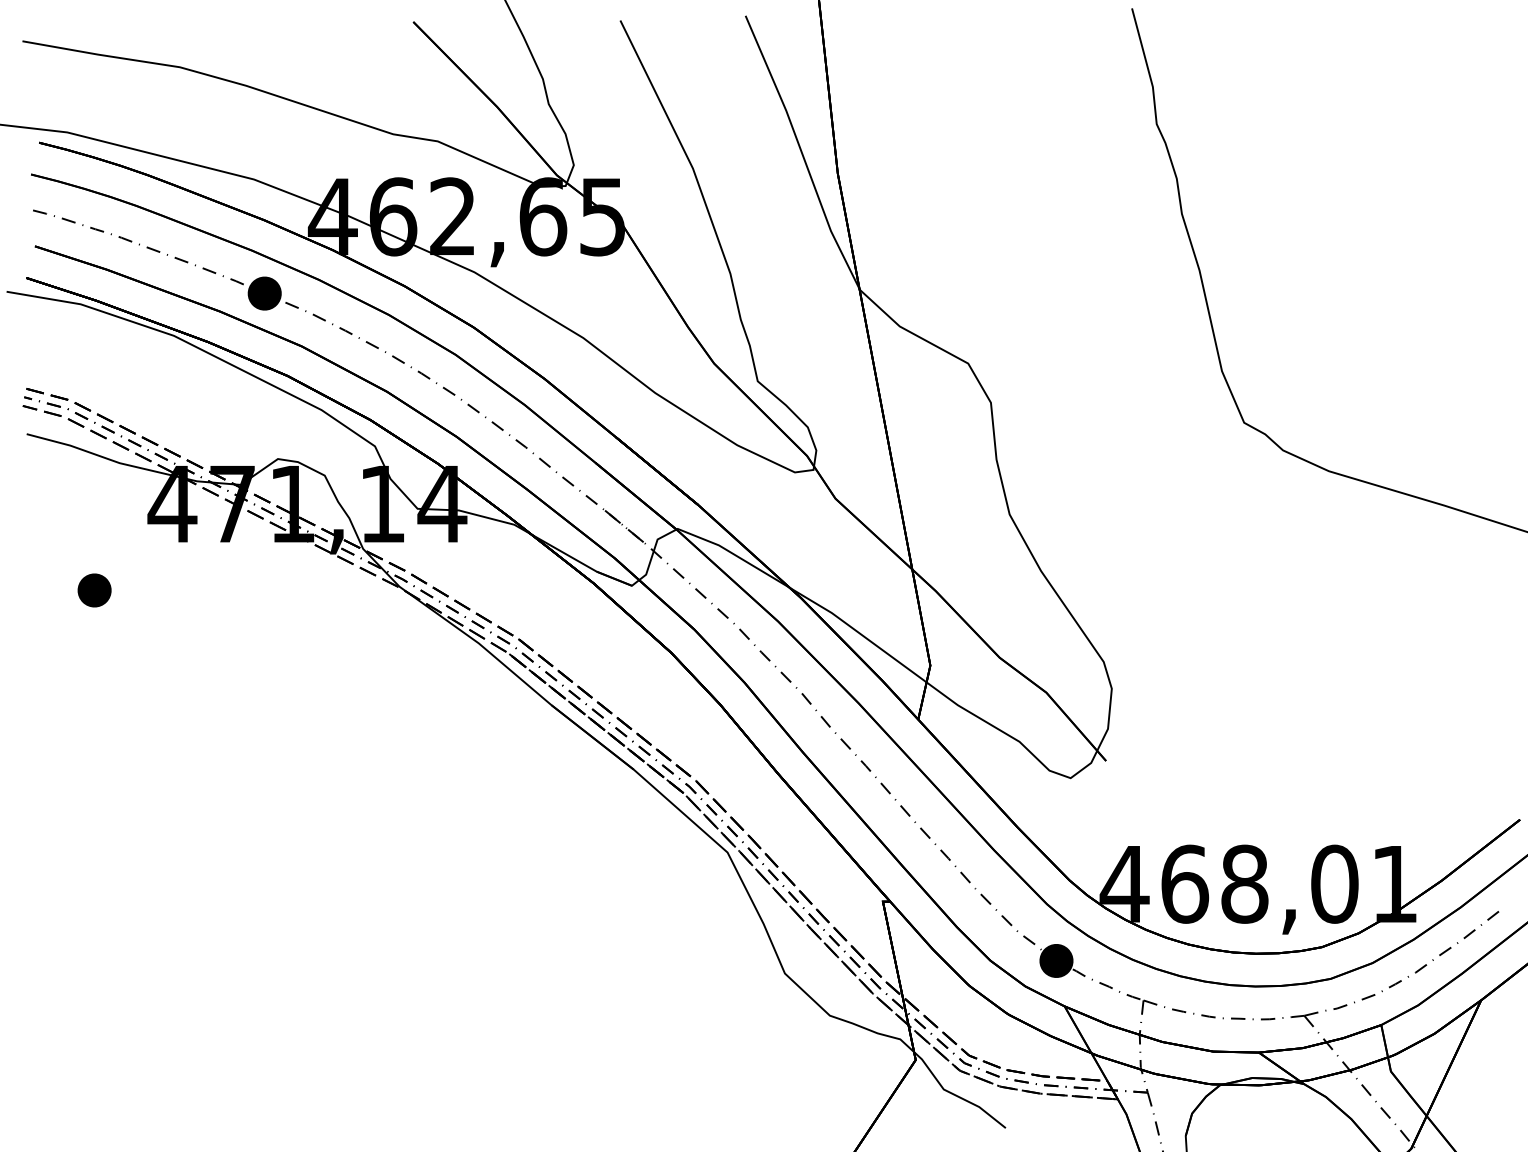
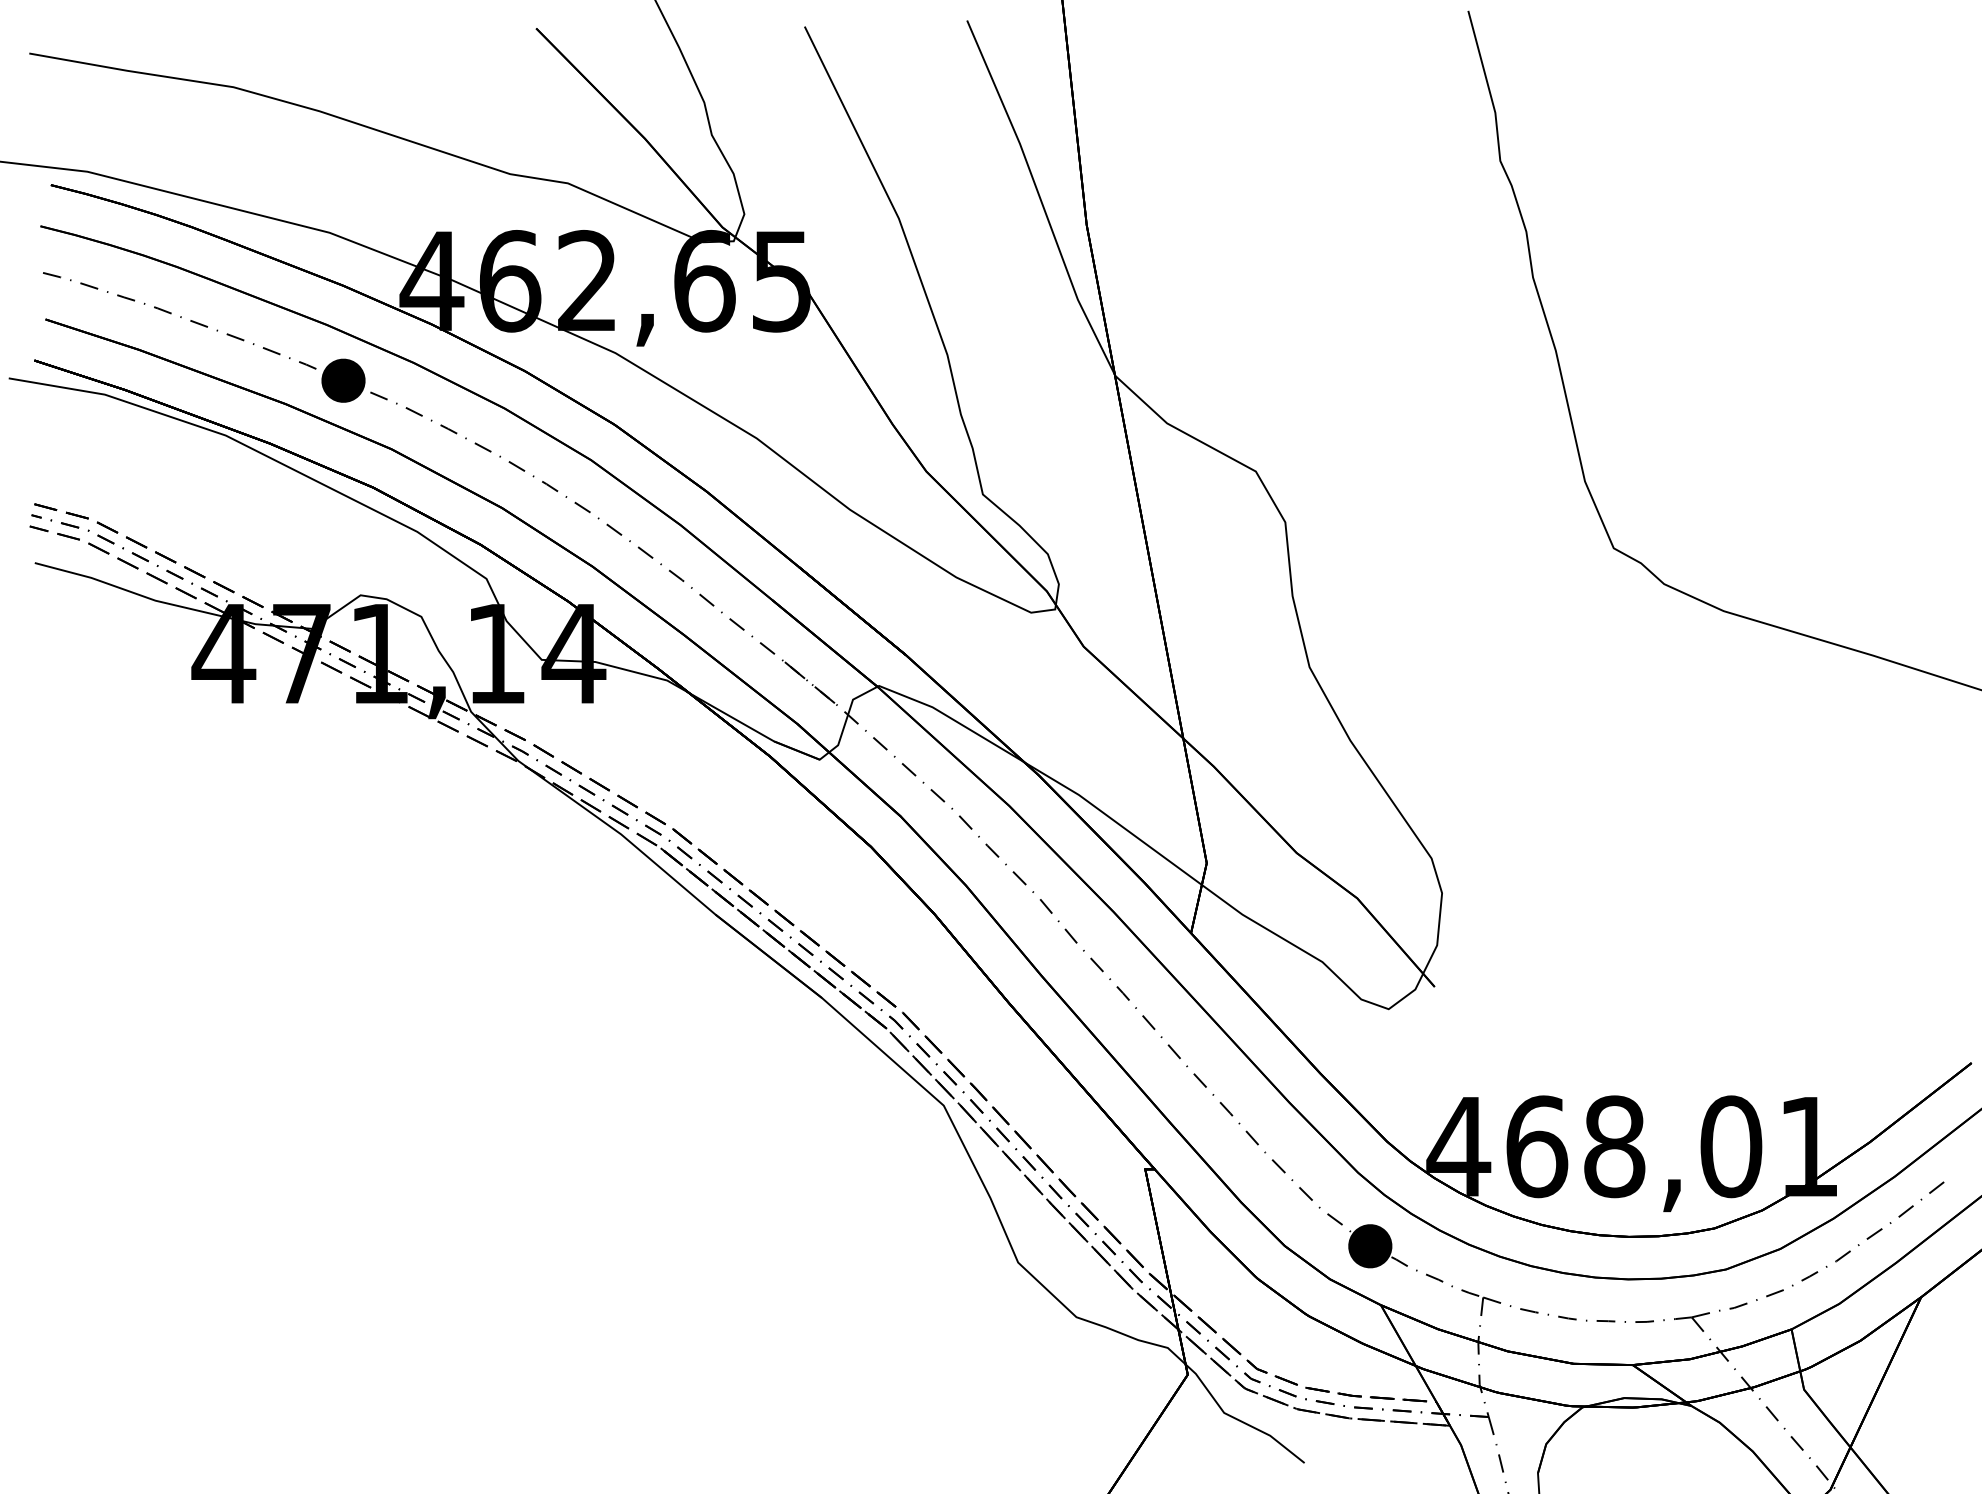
part: (94, 590) -> (122, 765), removed

